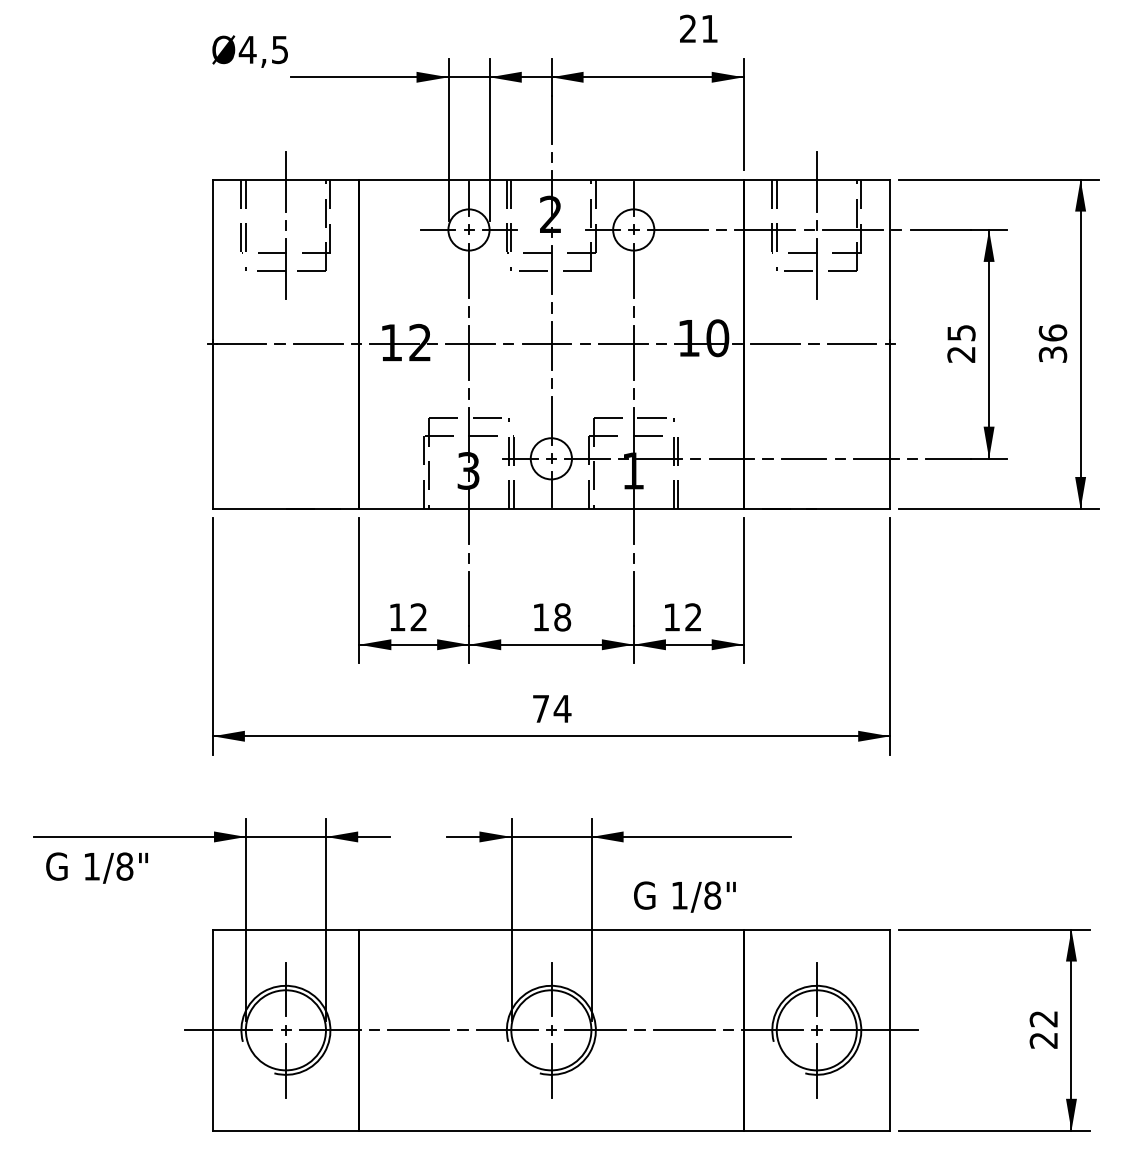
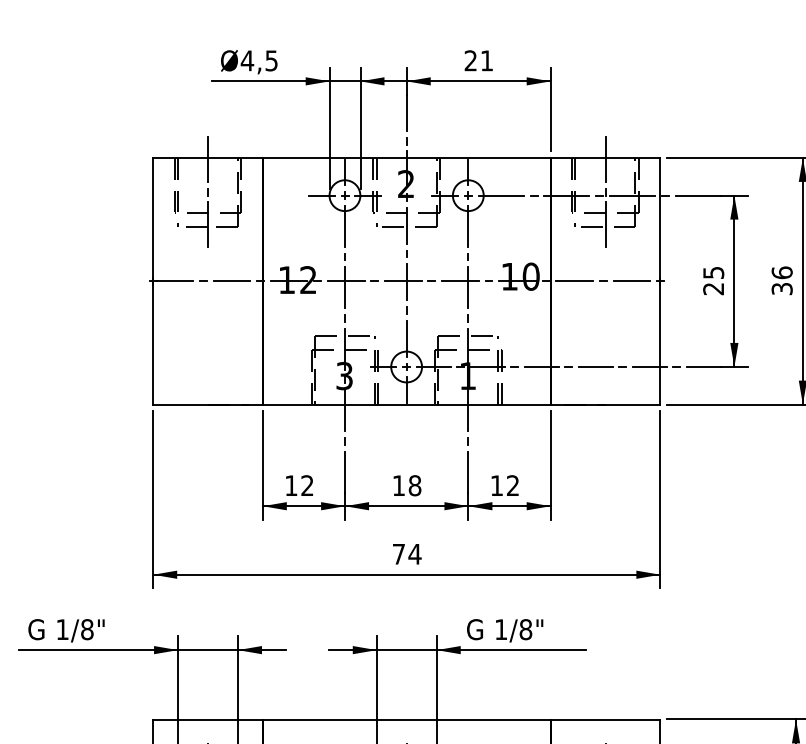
text: (698, 28) -> (478, 60), moved
text: (249, 51) -> (248, 62), moved
text: (96, 867) -> (66, 630), moved
text: (684, 896) -> (504, 630), moved

